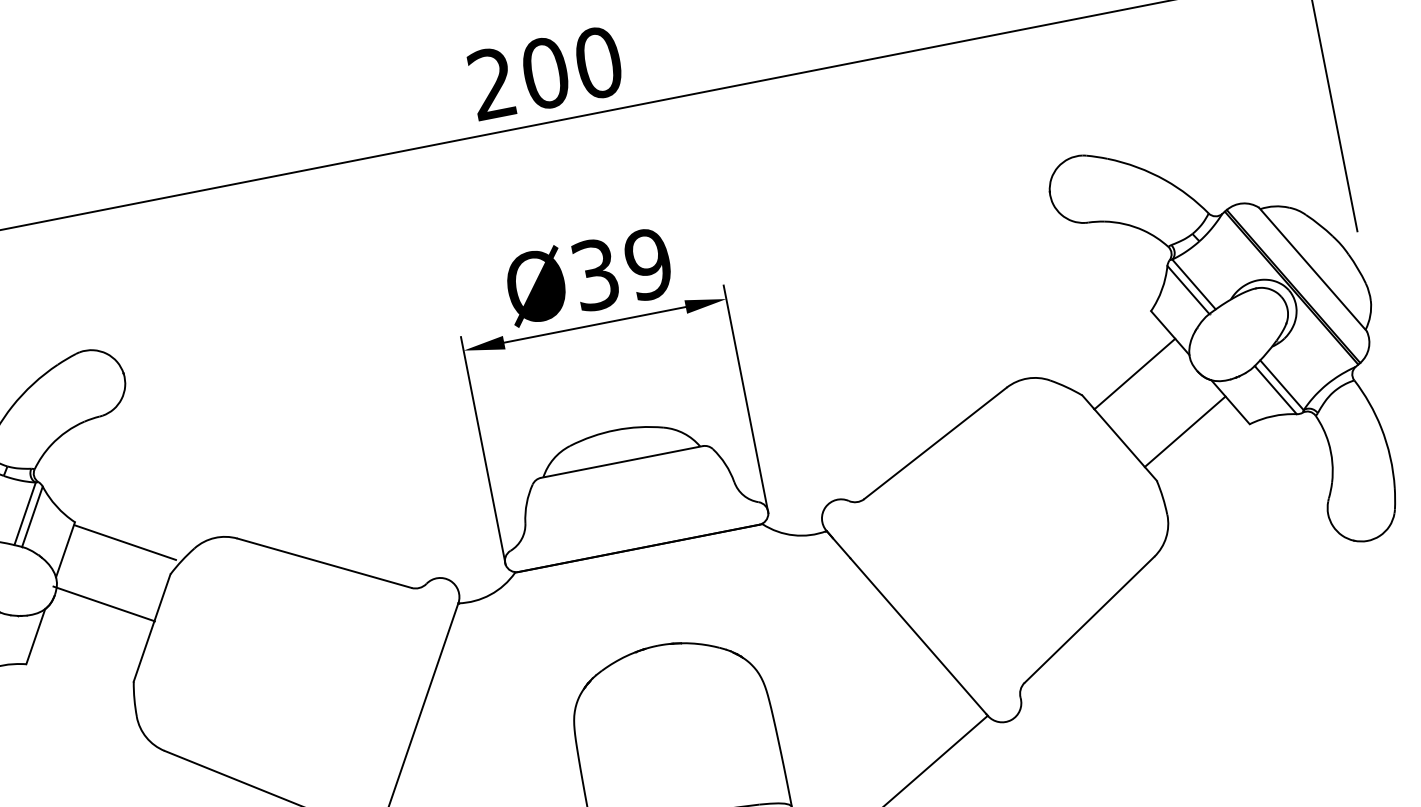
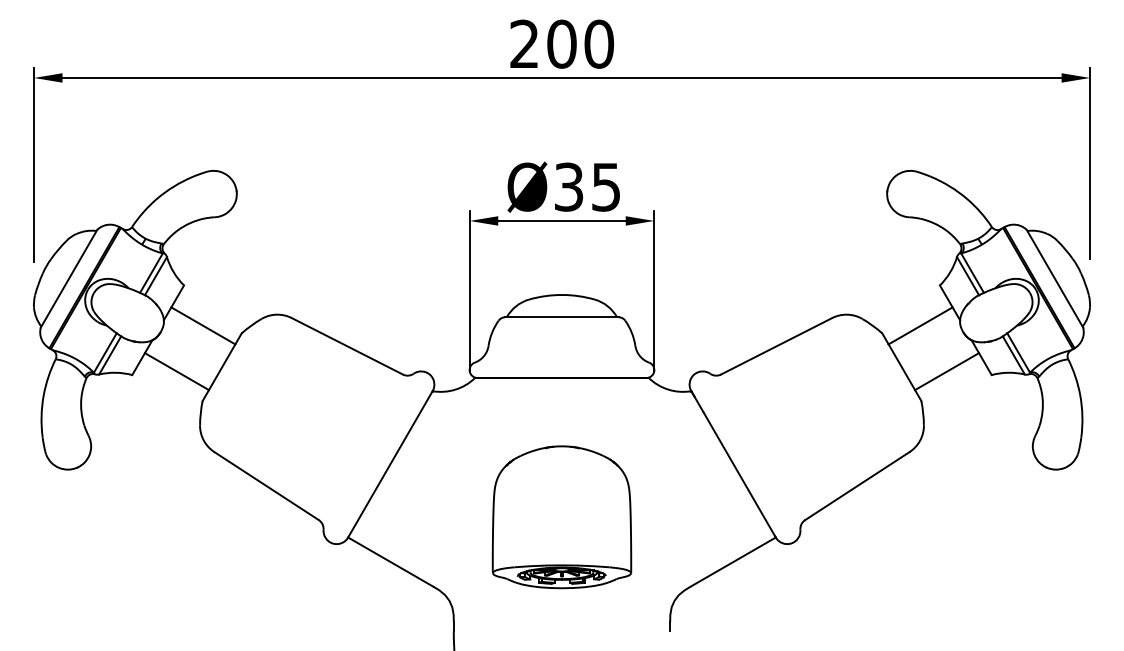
text: (647, 263) -> (605, 186), Ø39 -> Ø35
line: (125, 541) -> (203, 325), moved
line: (103, 603) -> (176, 371), moved

